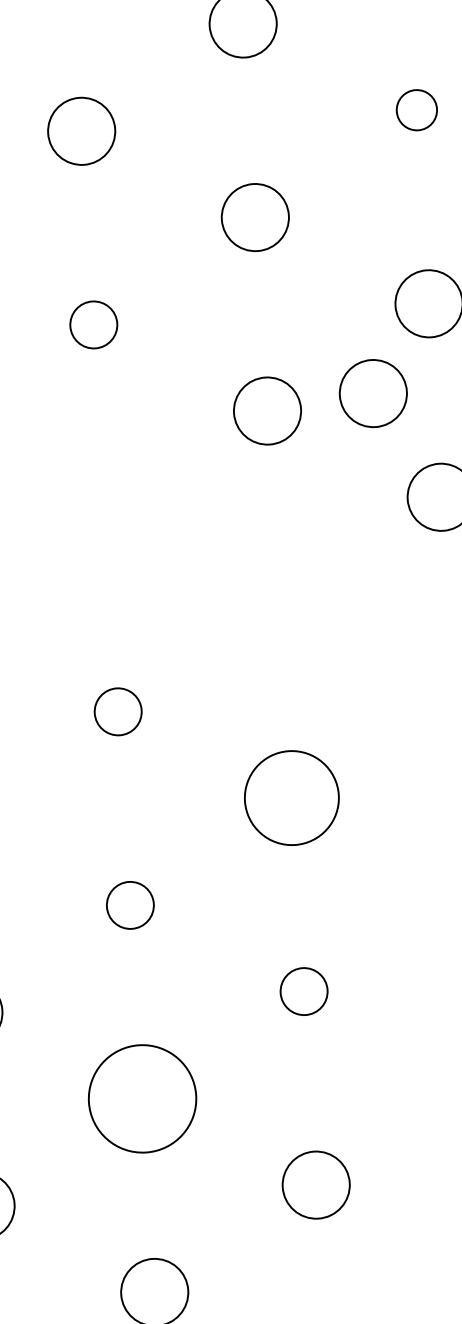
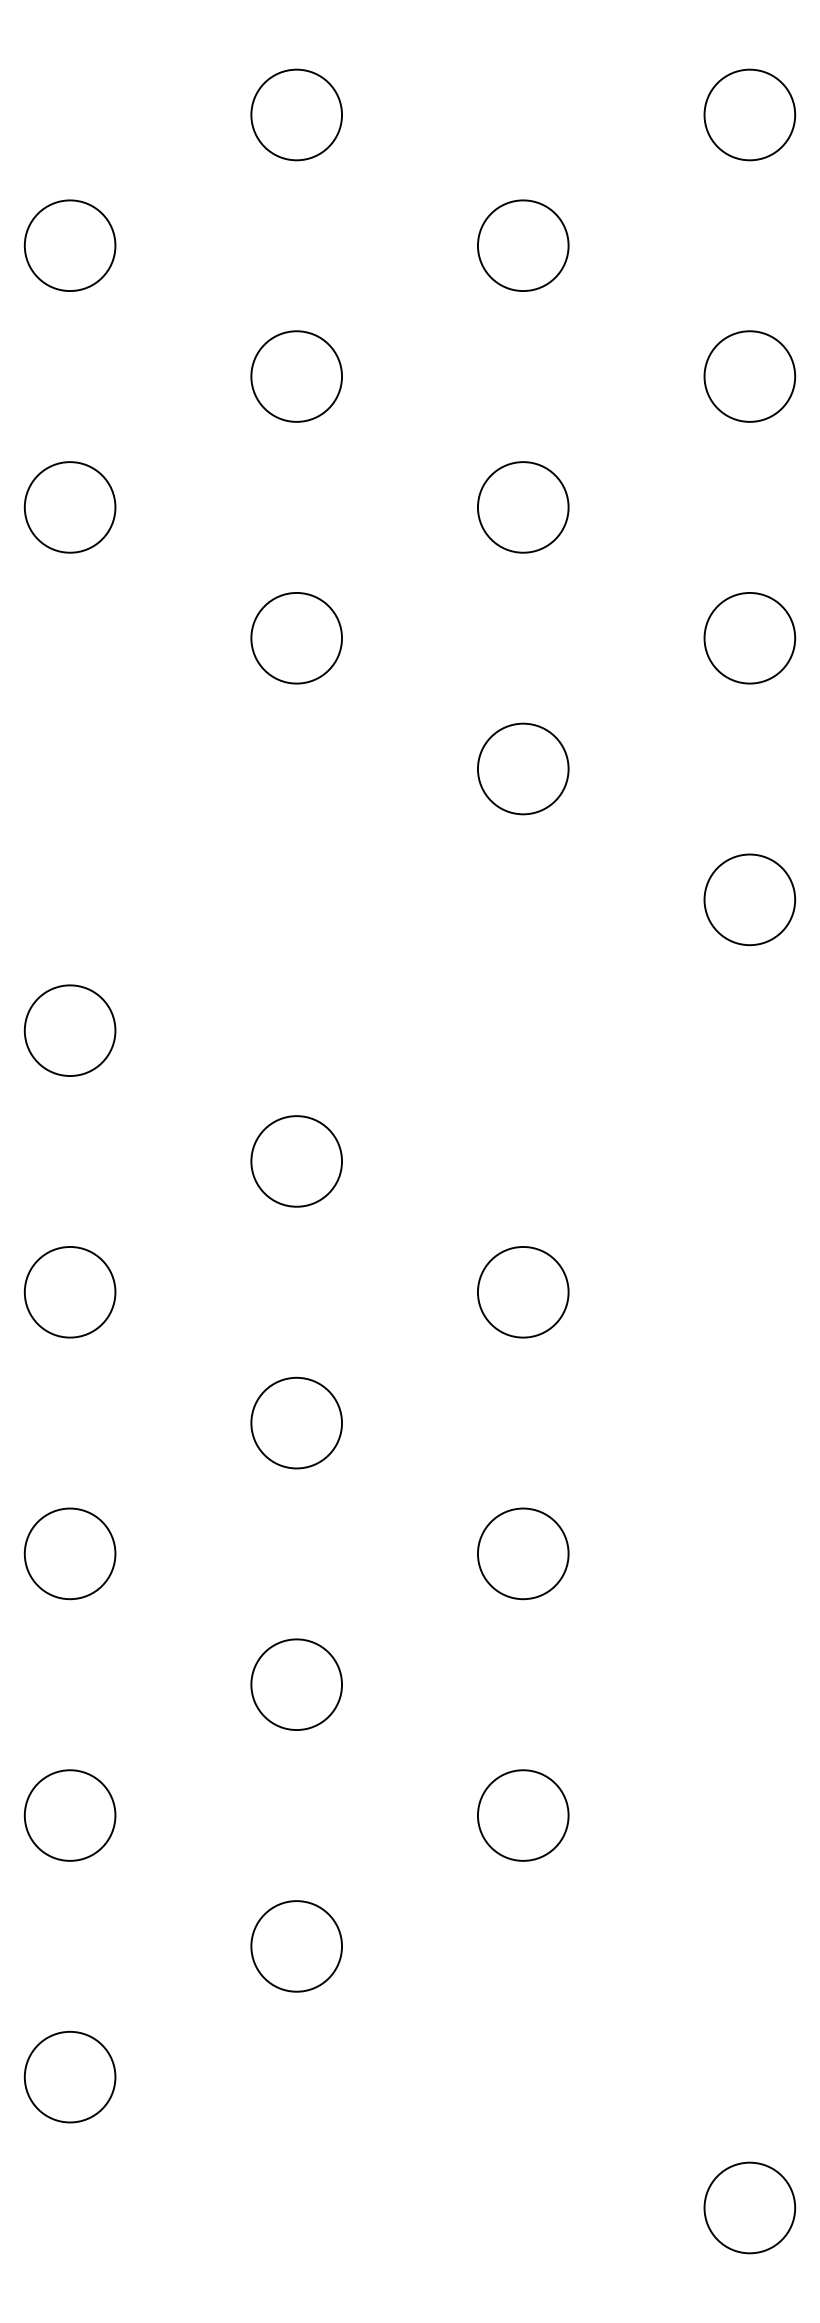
circle: (416, 110) -> (749, 376), size x1.67
circle: (93, 325) -> (296, 638), size x1.43
circle: (373, 393) -> (667, 754), removed
circle: (118, 711) -> (296, 1161), size x1.43
circle: (291, 797) -> (522, 1291), size x0.71
circle: (130, 904) -> (296, 1422), size x1.43
circle: (304, 991) -> (523, 1553), size x1.43
circle: (142, 1098) -> (296, 1684), size x0.62

